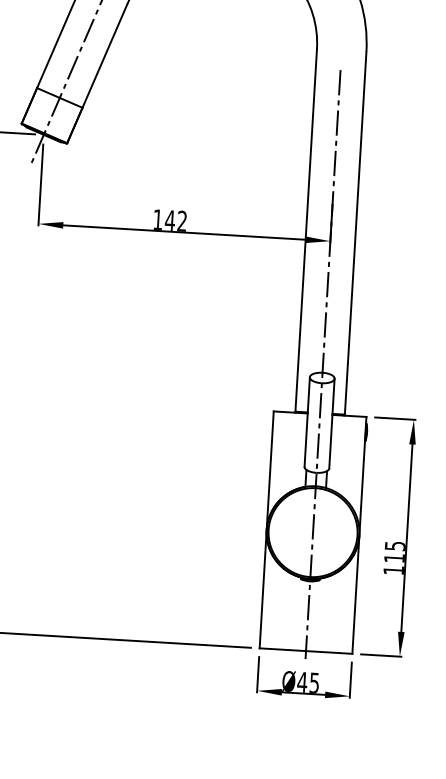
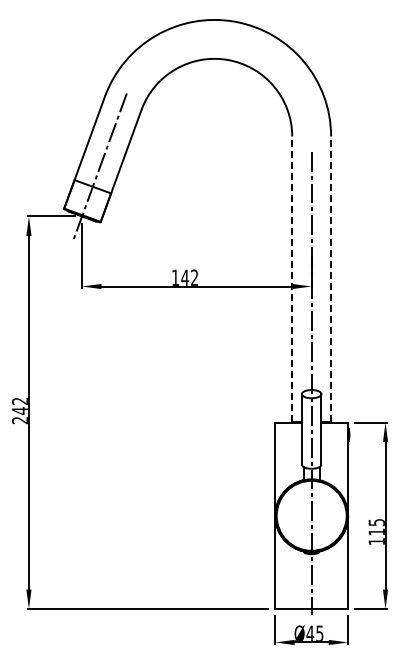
line: (306, 230) -> (292, 279), solid -> dashed
line: (356, 233) -> (331, 279), solid -> dashed

